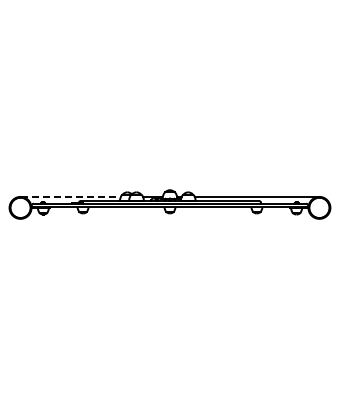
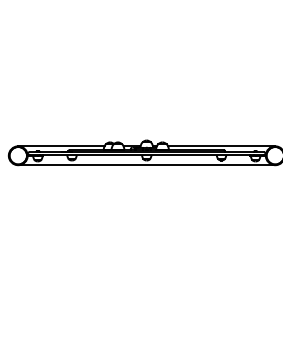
line: (71, 196) -> (62, 145), dashed -> solid
line: (169, 218) -> (146, 164), added

